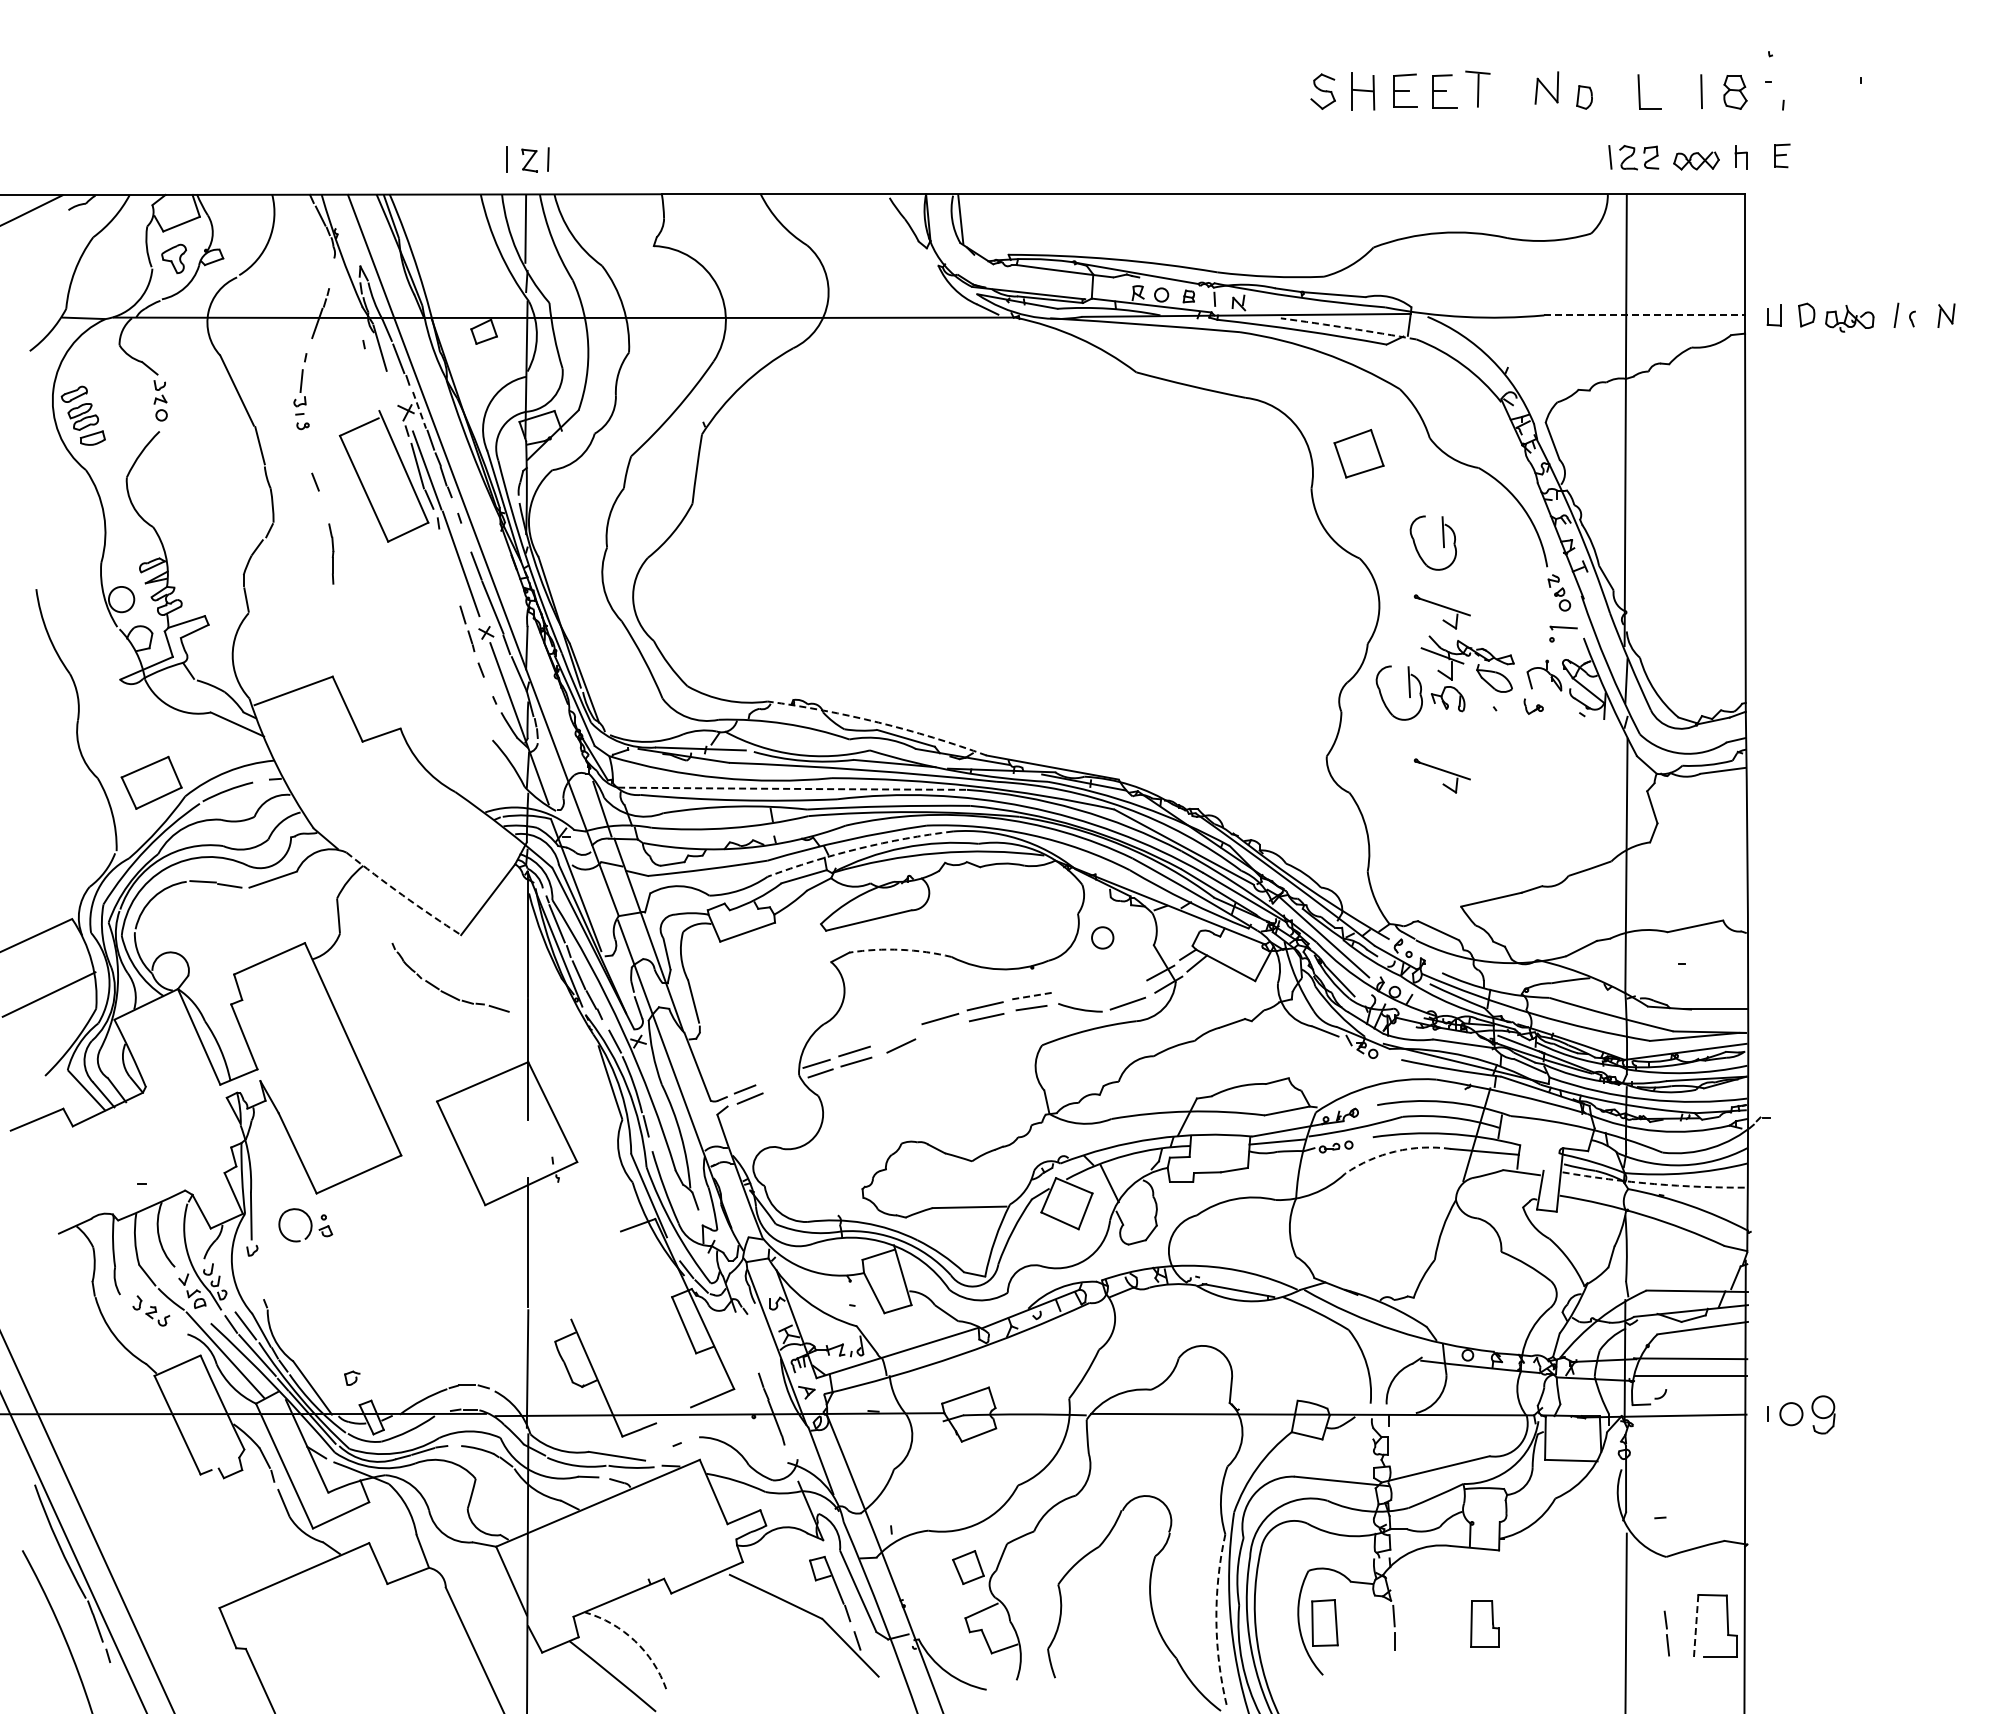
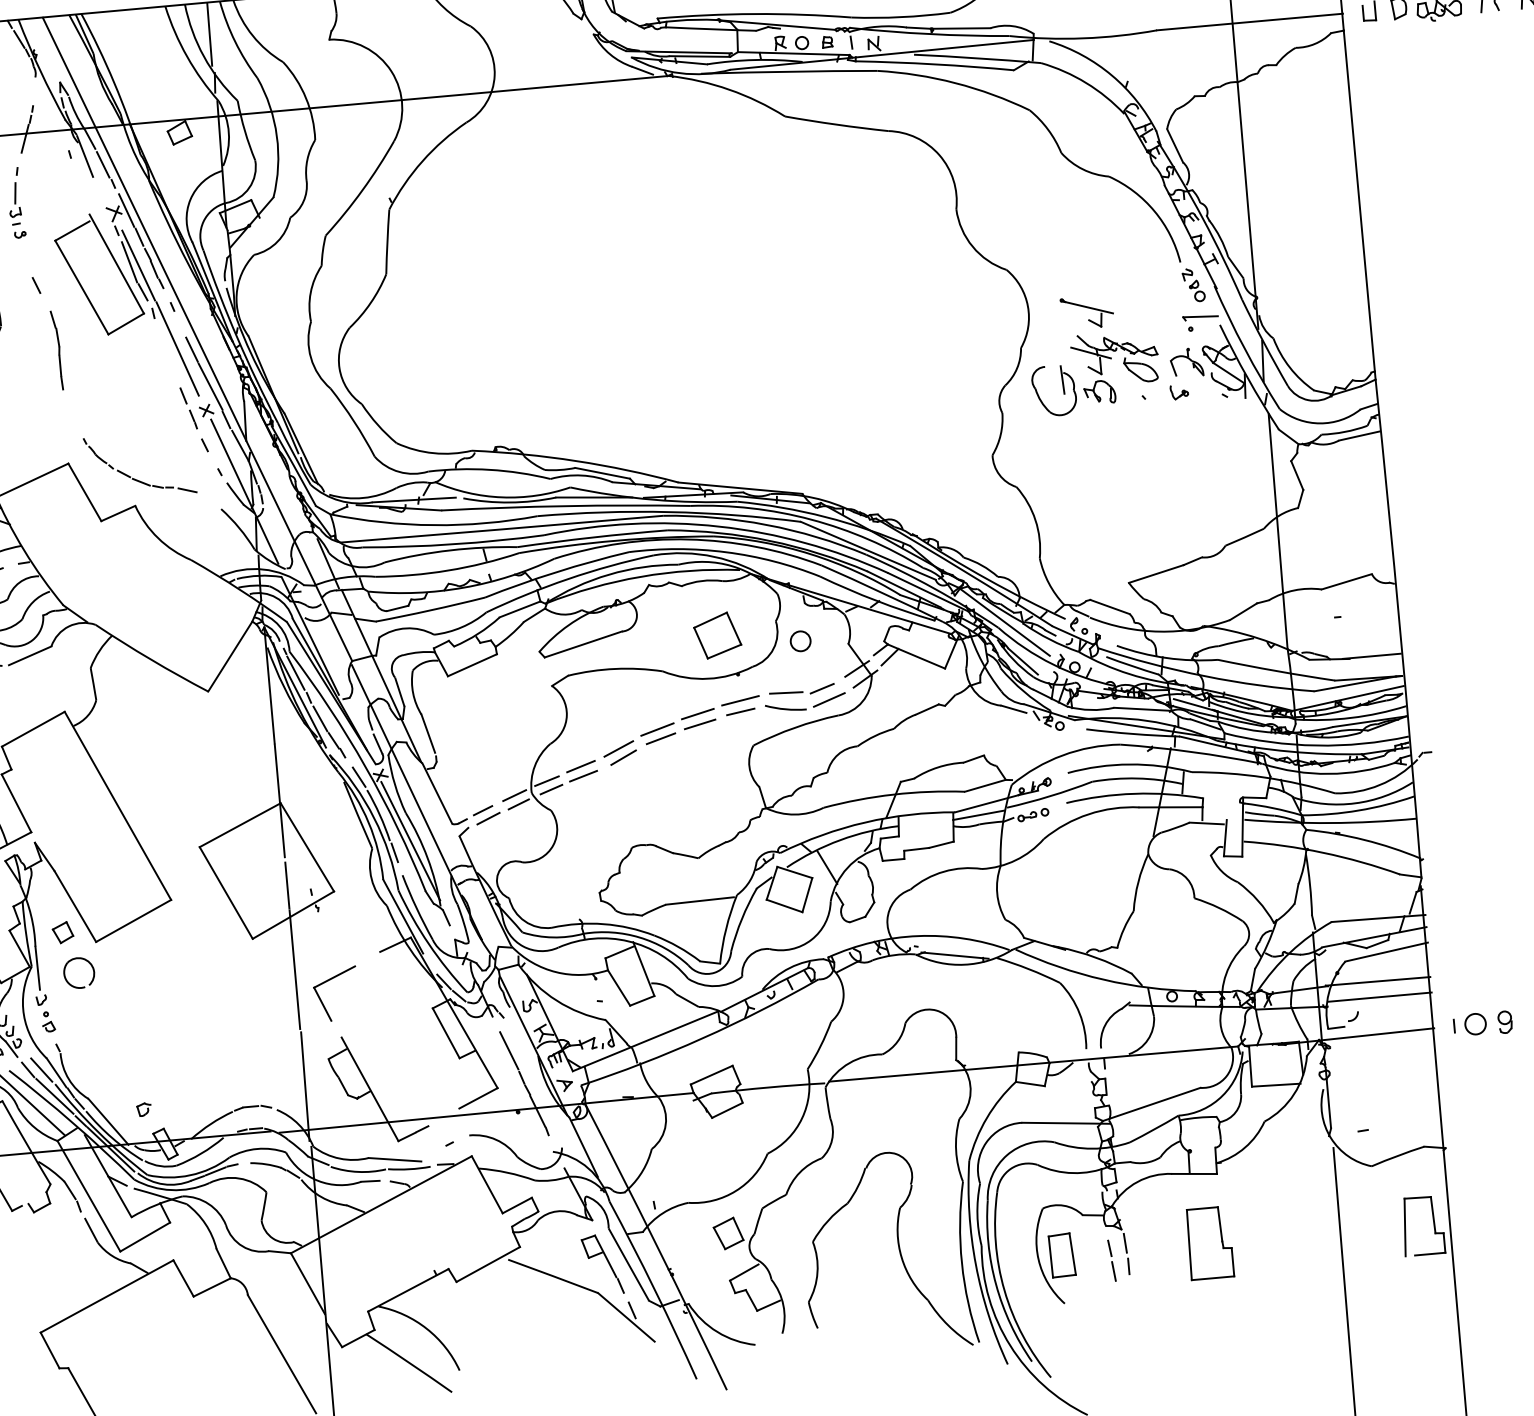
line: (1645, 315) -> (1250, 22), dashed -> solid
arc: (1348, 328) -> (977, 58), dashed -> solid
line: (419, 410) -> (126, 210), dashed -> solid
part: (1358, 453) -> (717, 635), moved
part: (1442, 542) -> (1081, 248), removed
part: (331, 553) -> (57, 350), size x1.43
part: (1563, 627) -> (1200, 316), size x1.43
arc: (878, 722) -> (575, 460), dashed -> solid
part: (1441, 775) -> (1099, 463), removed
arc: (792, 788) -> (502, 528), dashed -> solid
arc: (859, 848) -> (568, 578), dashed -> solid
arc: (402, 895) -> (150, 659), dashed -> solid
arc: (900, 949) -> (614, 668), dashed -> solid
part: (1099, 990) -> (802, 690), added
part: (444, 991) -> (135, 478), moved
line: (1032, 995) -> (740, 700), dashed -> solid
line: (942, 1028) -> (660, 738), added
line: (896, 1036) -> (618, 749), added
line: (780, 1076) -> (514, 795), added
line: (783, 1085) -> (518, 803), added
line: (664, 1114) -> (410, 840), added
line: (527, 1150) -> (287, 884), added
arc: (1395, 1151) -> (1088, 814), dashed -> solid
part: (281, 1180) -> (62, 932), added
arc: (1654, 1184) -> (1330, 823), dashed -> solid
part: (325, 1225) -> (48, 1021), moved
part: (564, 1257) -> (330, 980), added
line: (750, 1349) -> (509, 1050), added
part: (1823, 1414) -> (1505, 1021), size x0.62
arc: (1216, 1621) -> (961, 1262), dashed -> solid
part: (1484, 1623) -> (1209, 1242), size x1.67
line: (1696, 1625) -> (1405, 1227), dashed -> solid
part: (1666, 1633) -> (1111, 1260), moved
arc: (634, 1641) -> (426, 1329), dashed -> solid

